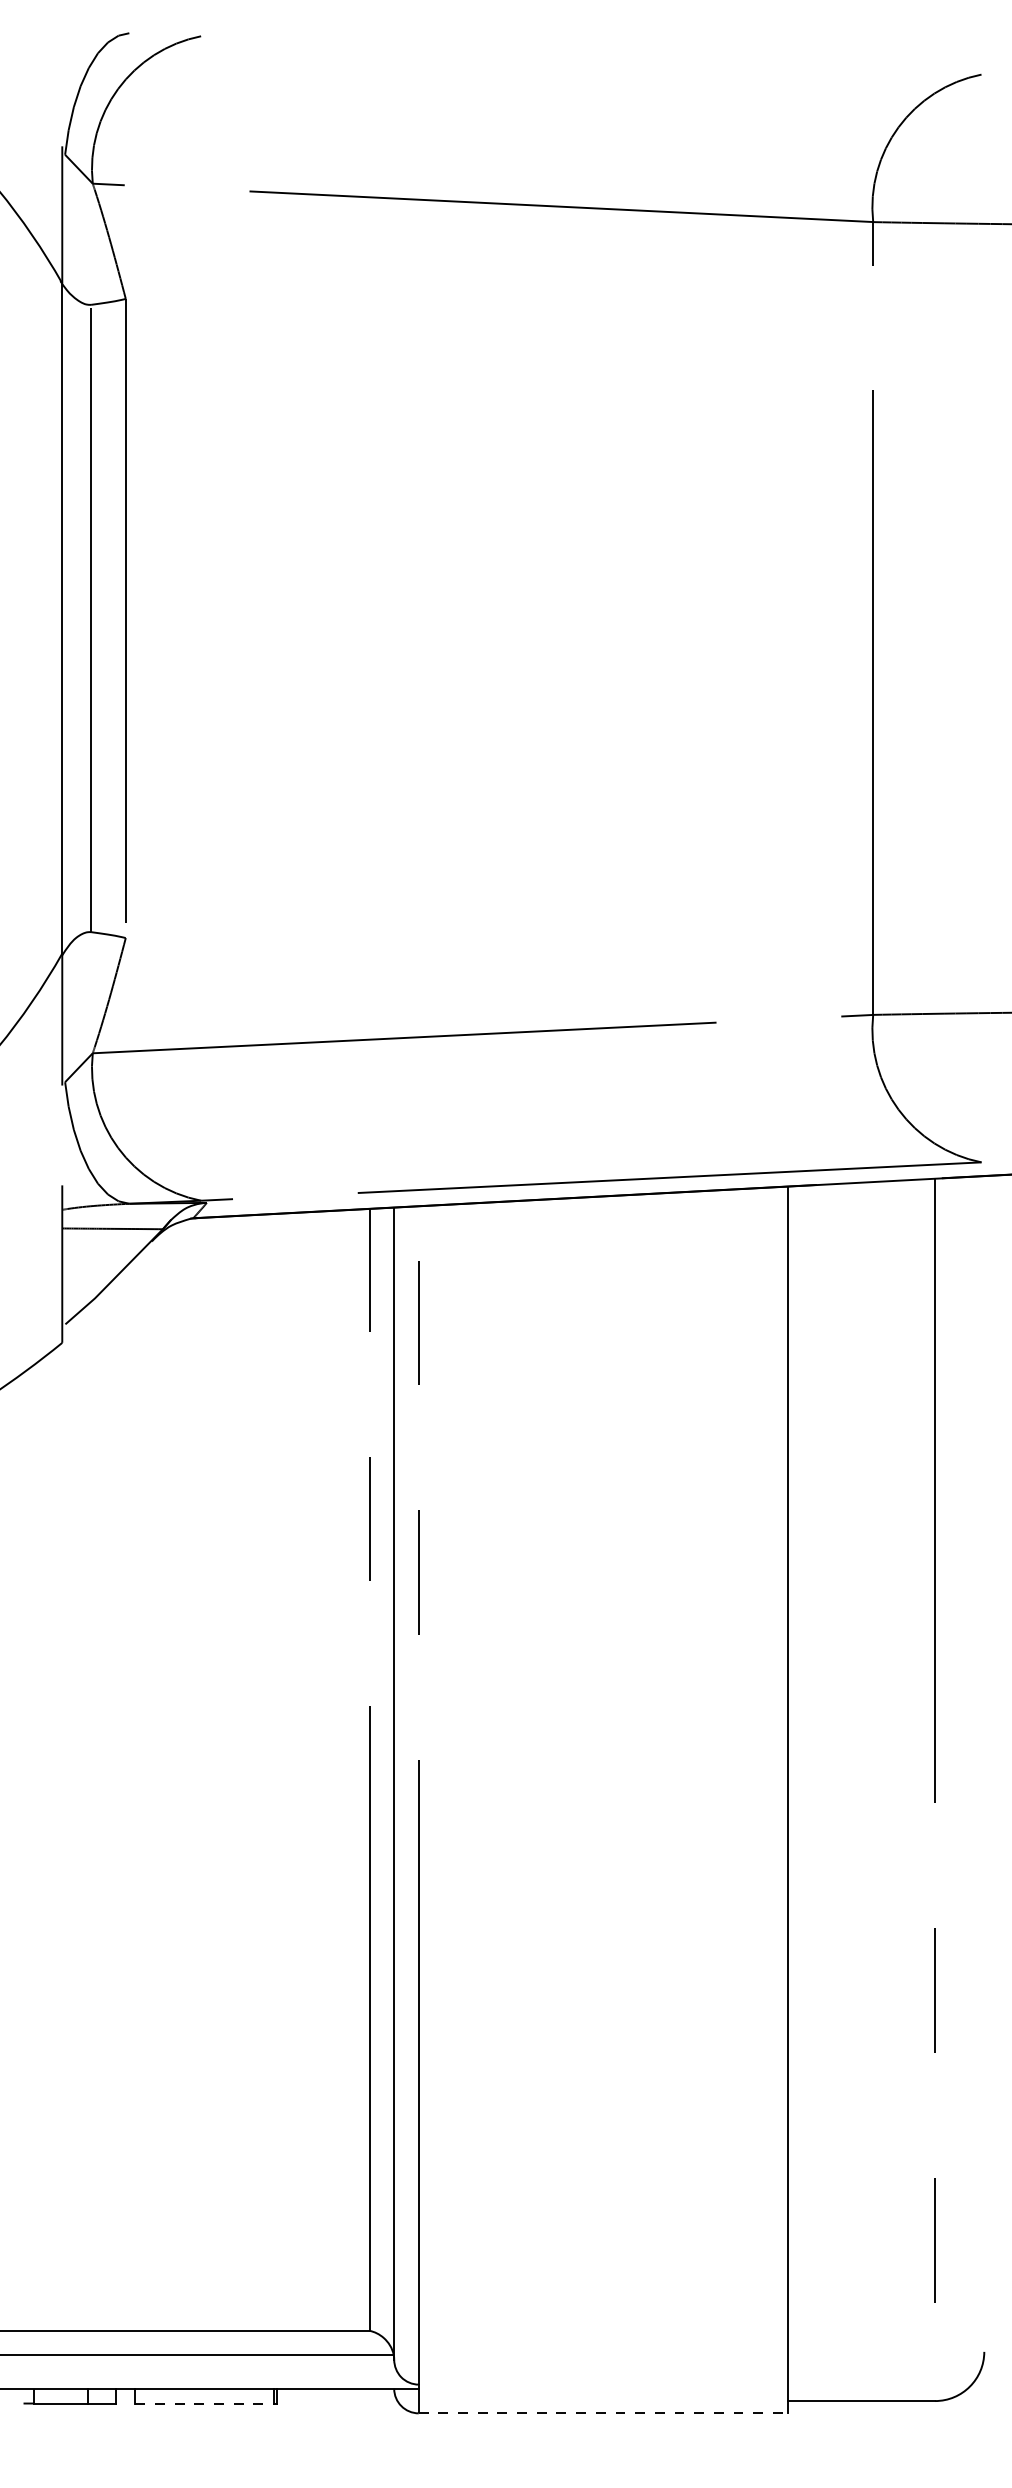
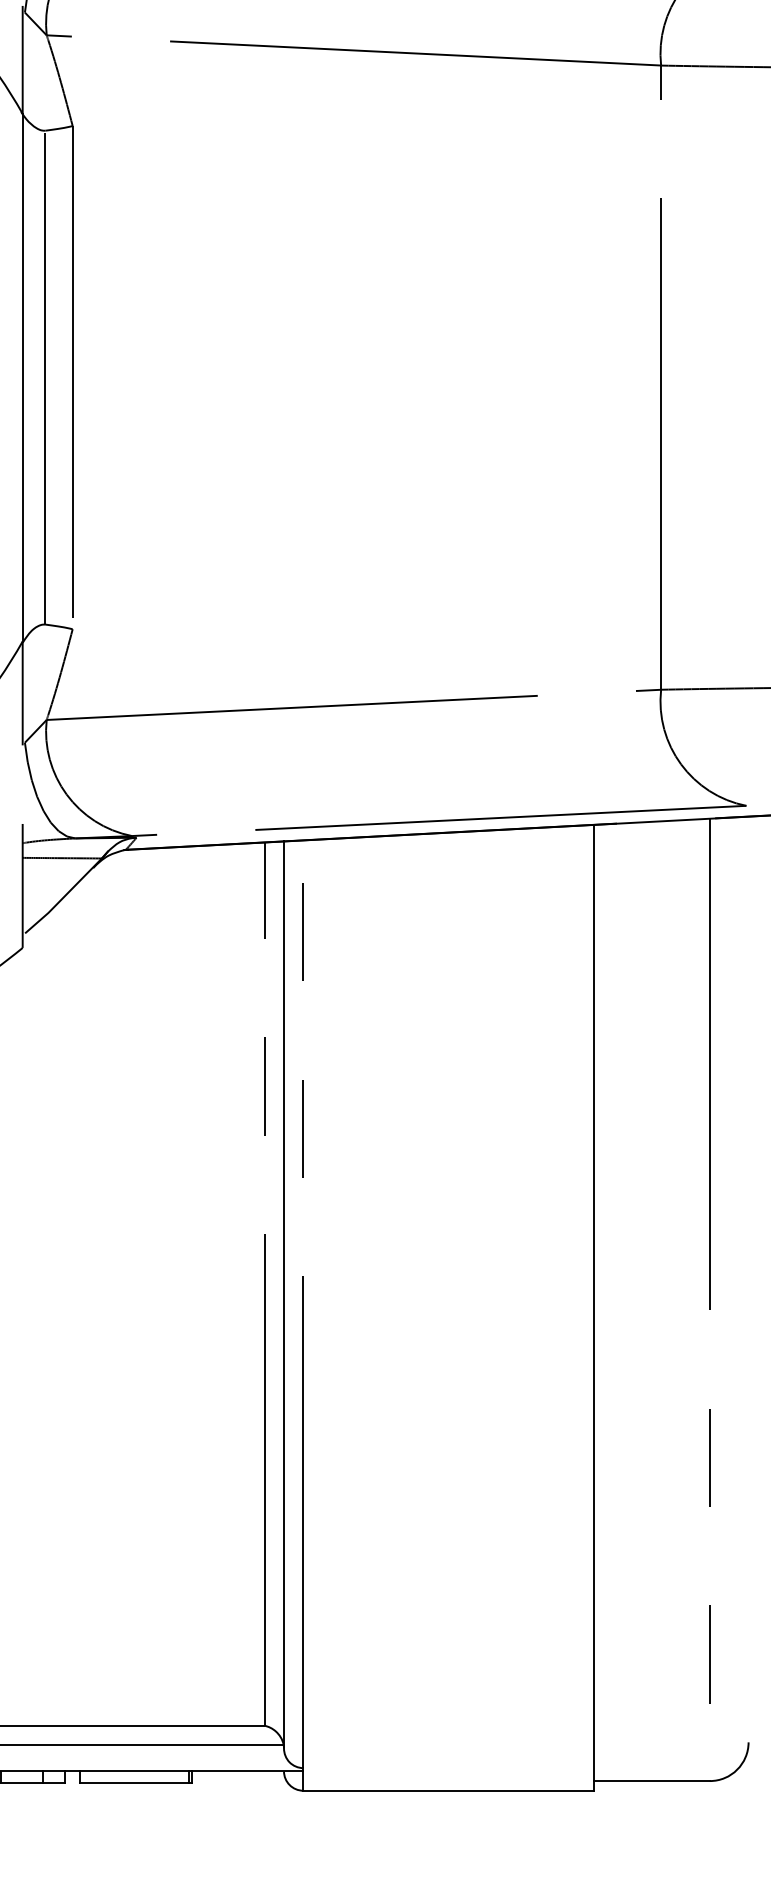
line: (205, 2403) -> (135, 1782), dashed -> solid
line: (603, 2413) -> (448, 1790), dashed -> solid

